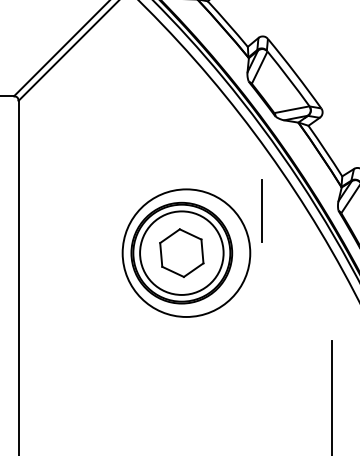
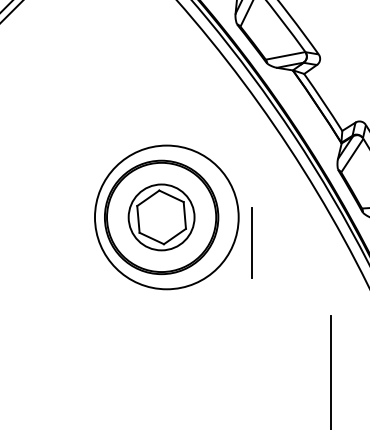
line: (261, 210) -> (251, 242), moved
circle: (181, 252) -> (161, 216), size x0.7

